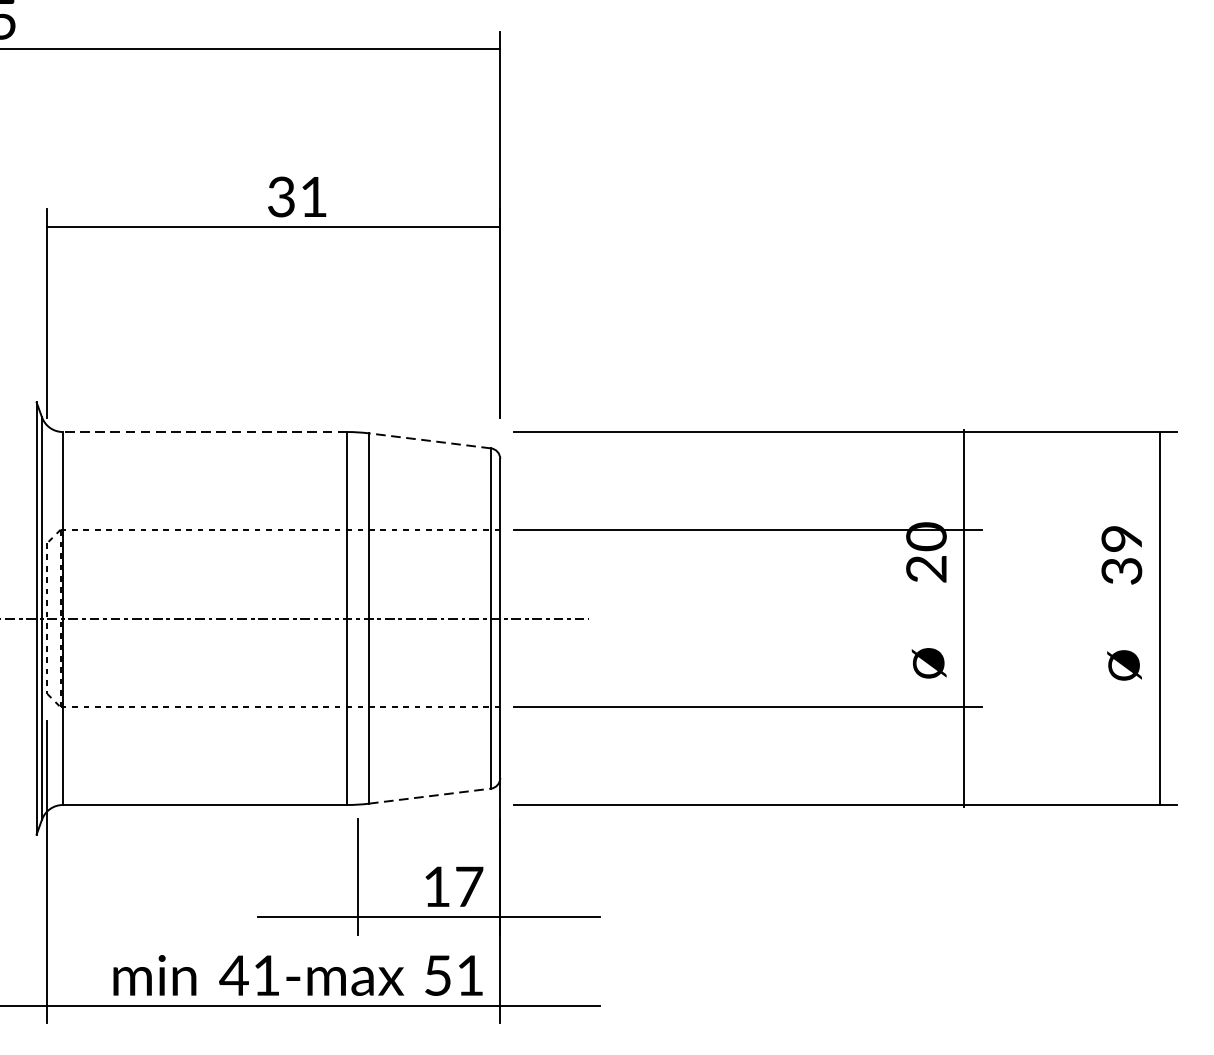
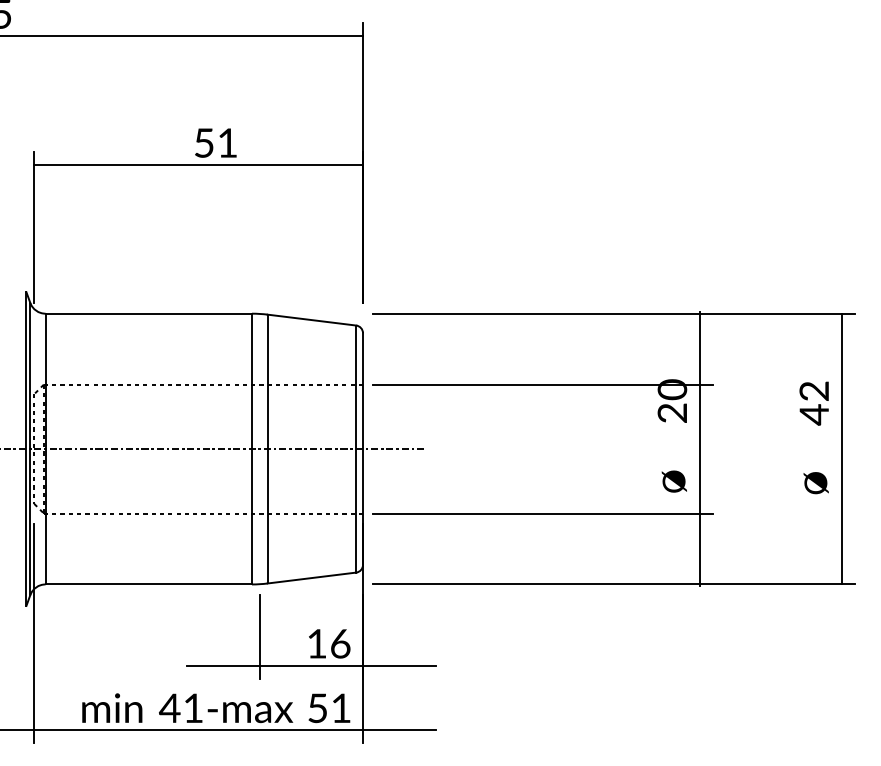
text: (280, 196) -> (203, 142), 31 -> 51
line: (204, 431) -> (148, 313), dashed -> solid
line: (429, 441) -> (311, 320), dashed -> solid
text: (1120, 555) -> (813, 403), 39 -> 42
line: (429, 796) -> (311, 578), dashed -> solid
text: (469, 886) -> (340, 643), 17 -> 16

